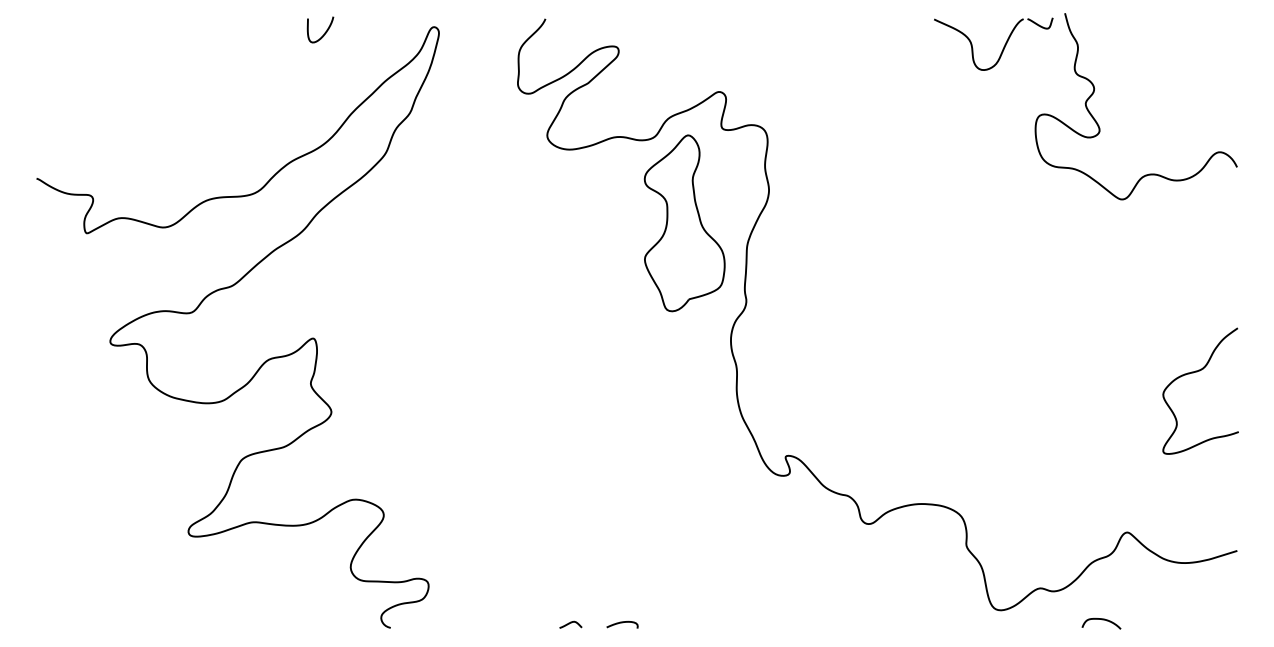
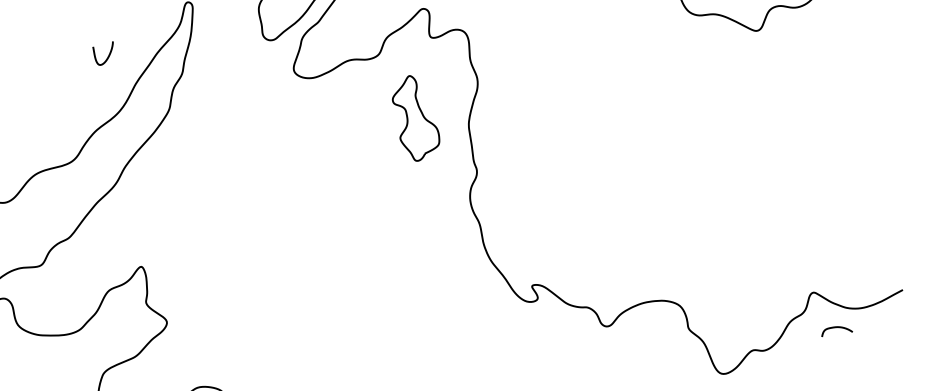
curve: (324, 32) -> (108, 55), moved
part: (684, 223) -> (415, 118), size x0.6
curve: (1197, 372) -> (843, 155), removed
curve: (1102, 620) -> (836, 328), moved

